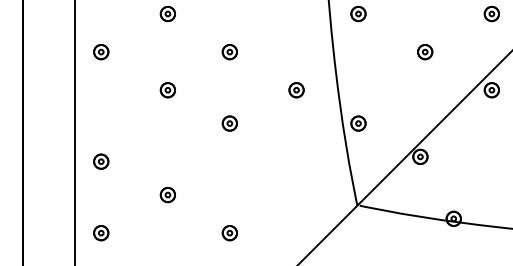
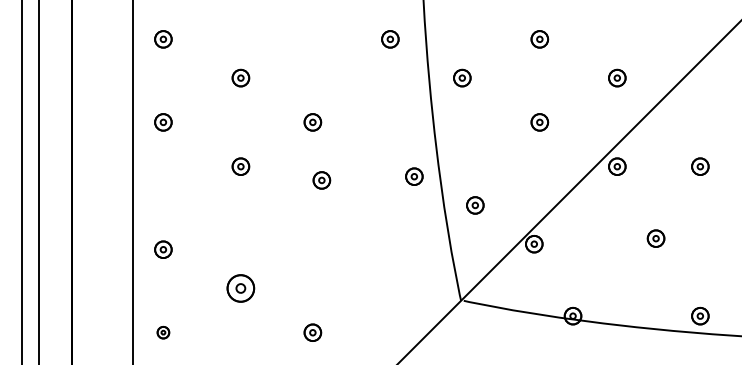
part: (296, 90) -> (414, 176), moved
part: (229, 123) -> (321, 180), moved
part: (358, 123) -> (475, 205), moved
part: (167, 195) -> (240, 288), size x1.6
part: (101, 232) -> (163, 332), size x0.7

